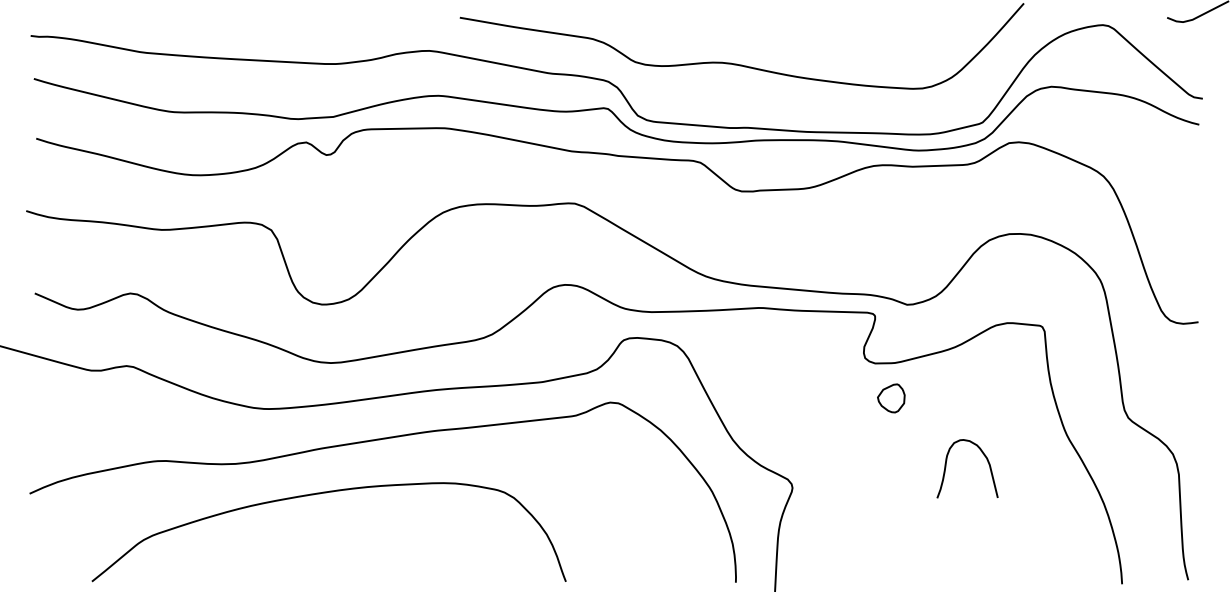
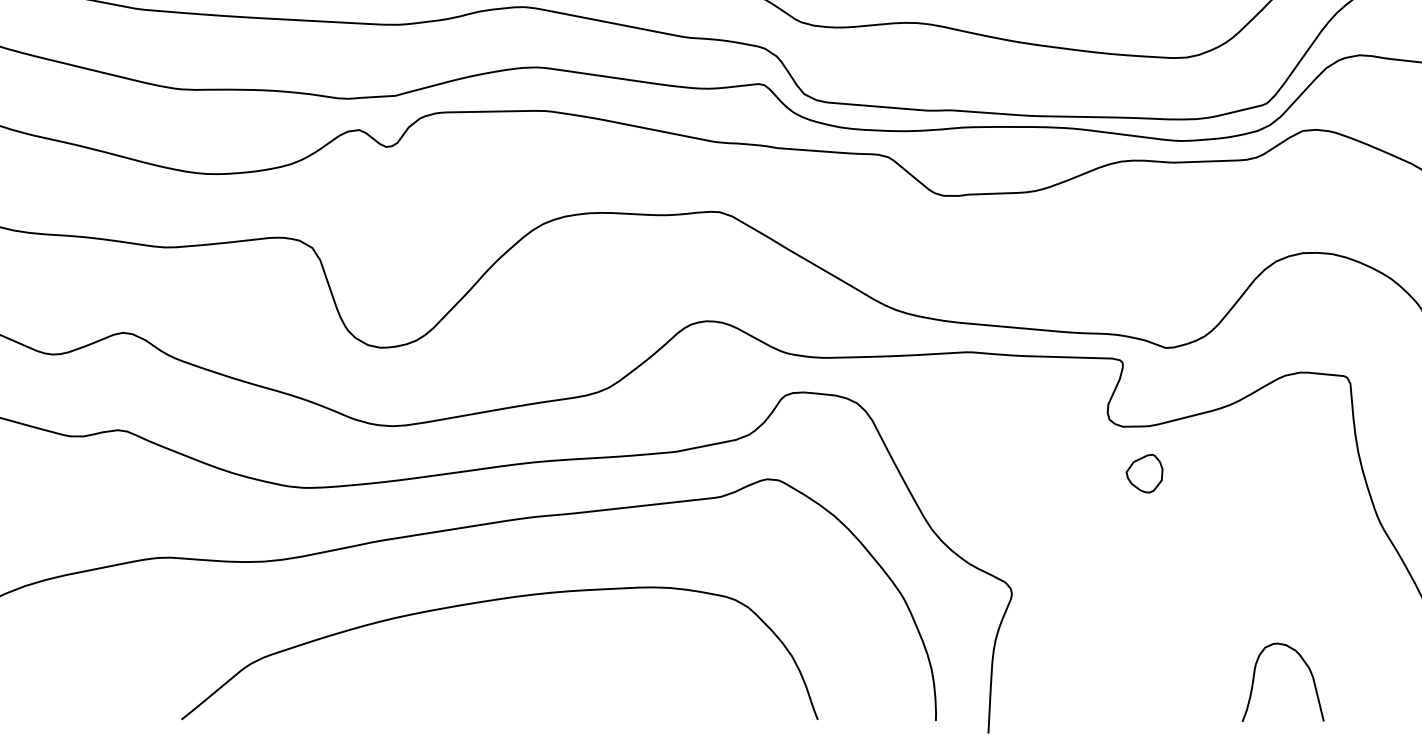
curve: (983, 455) -> (1304, 664), moved
curve: (320, 494) -> (488, 602), moved

